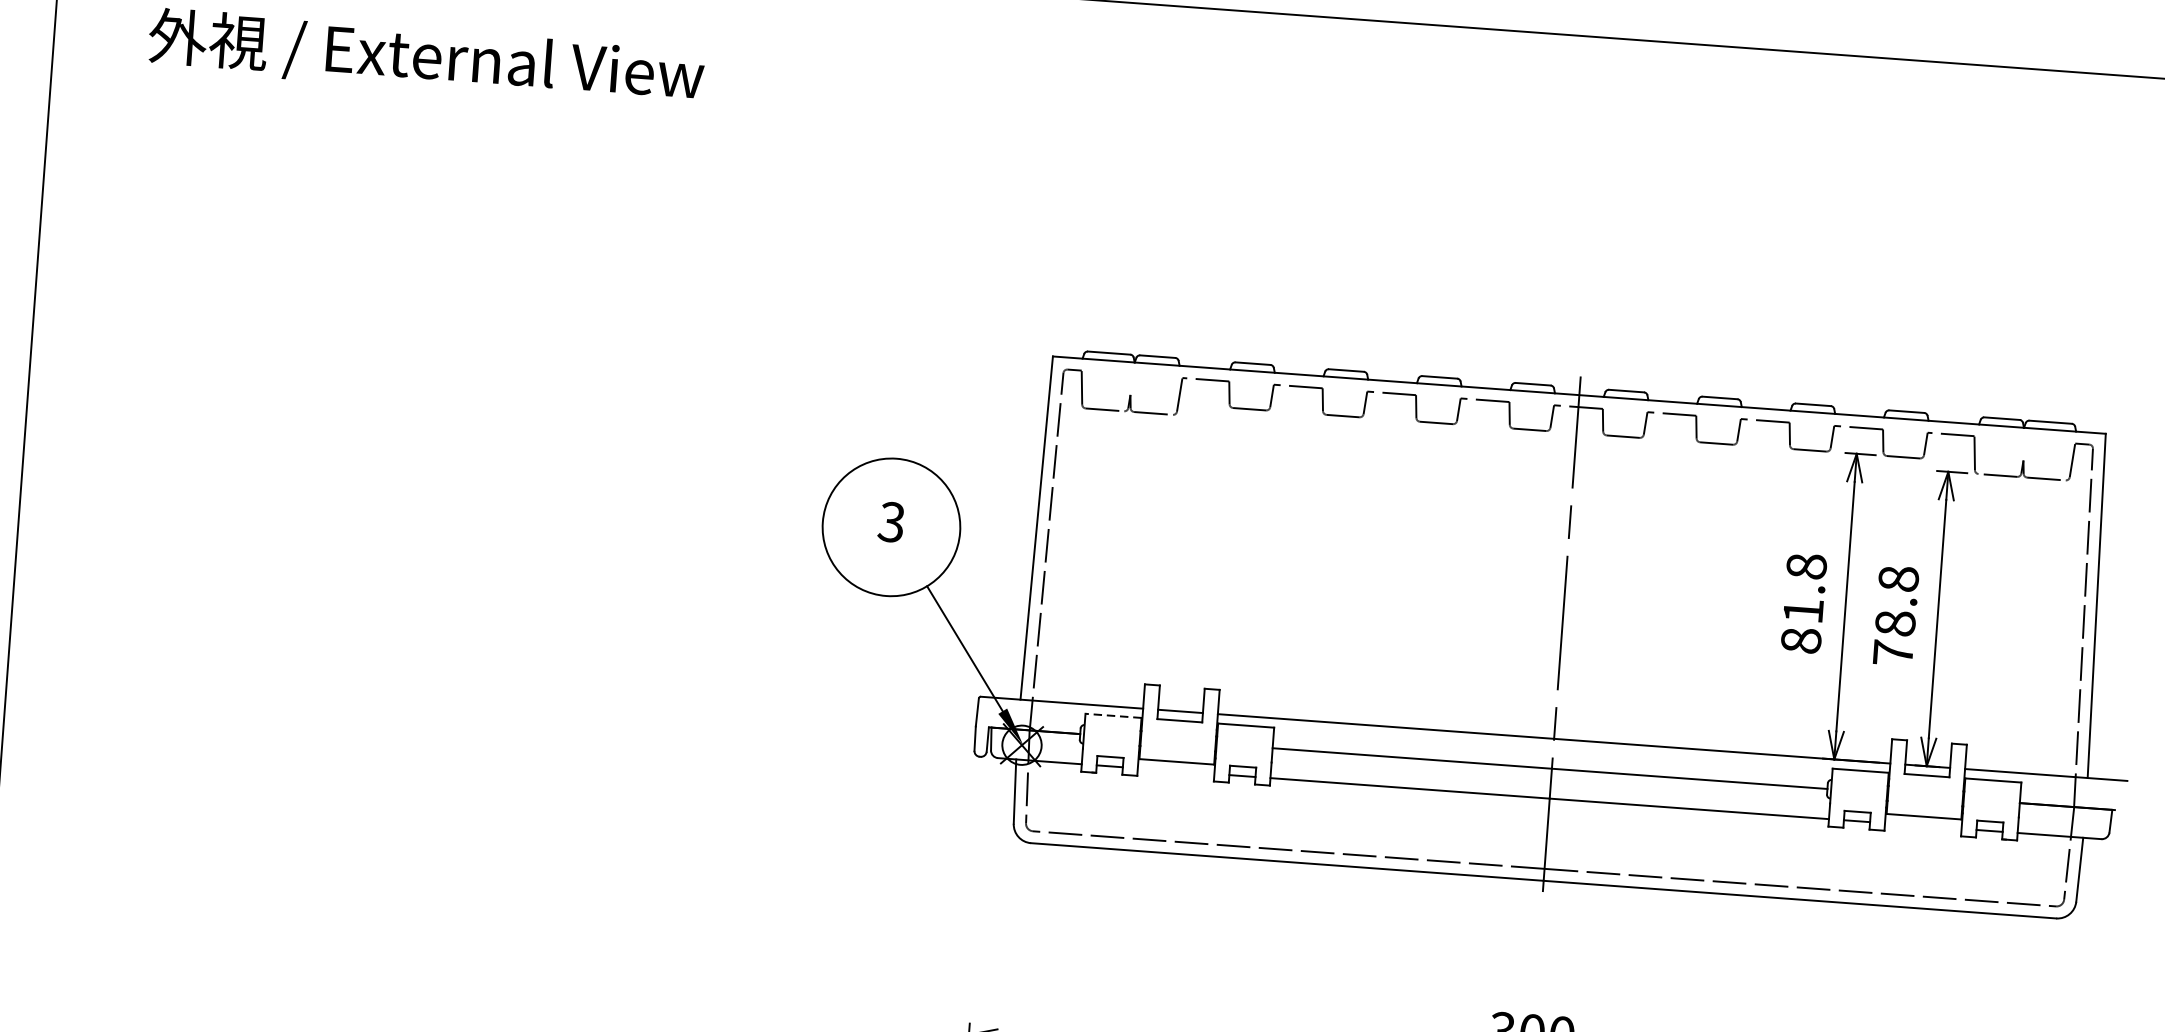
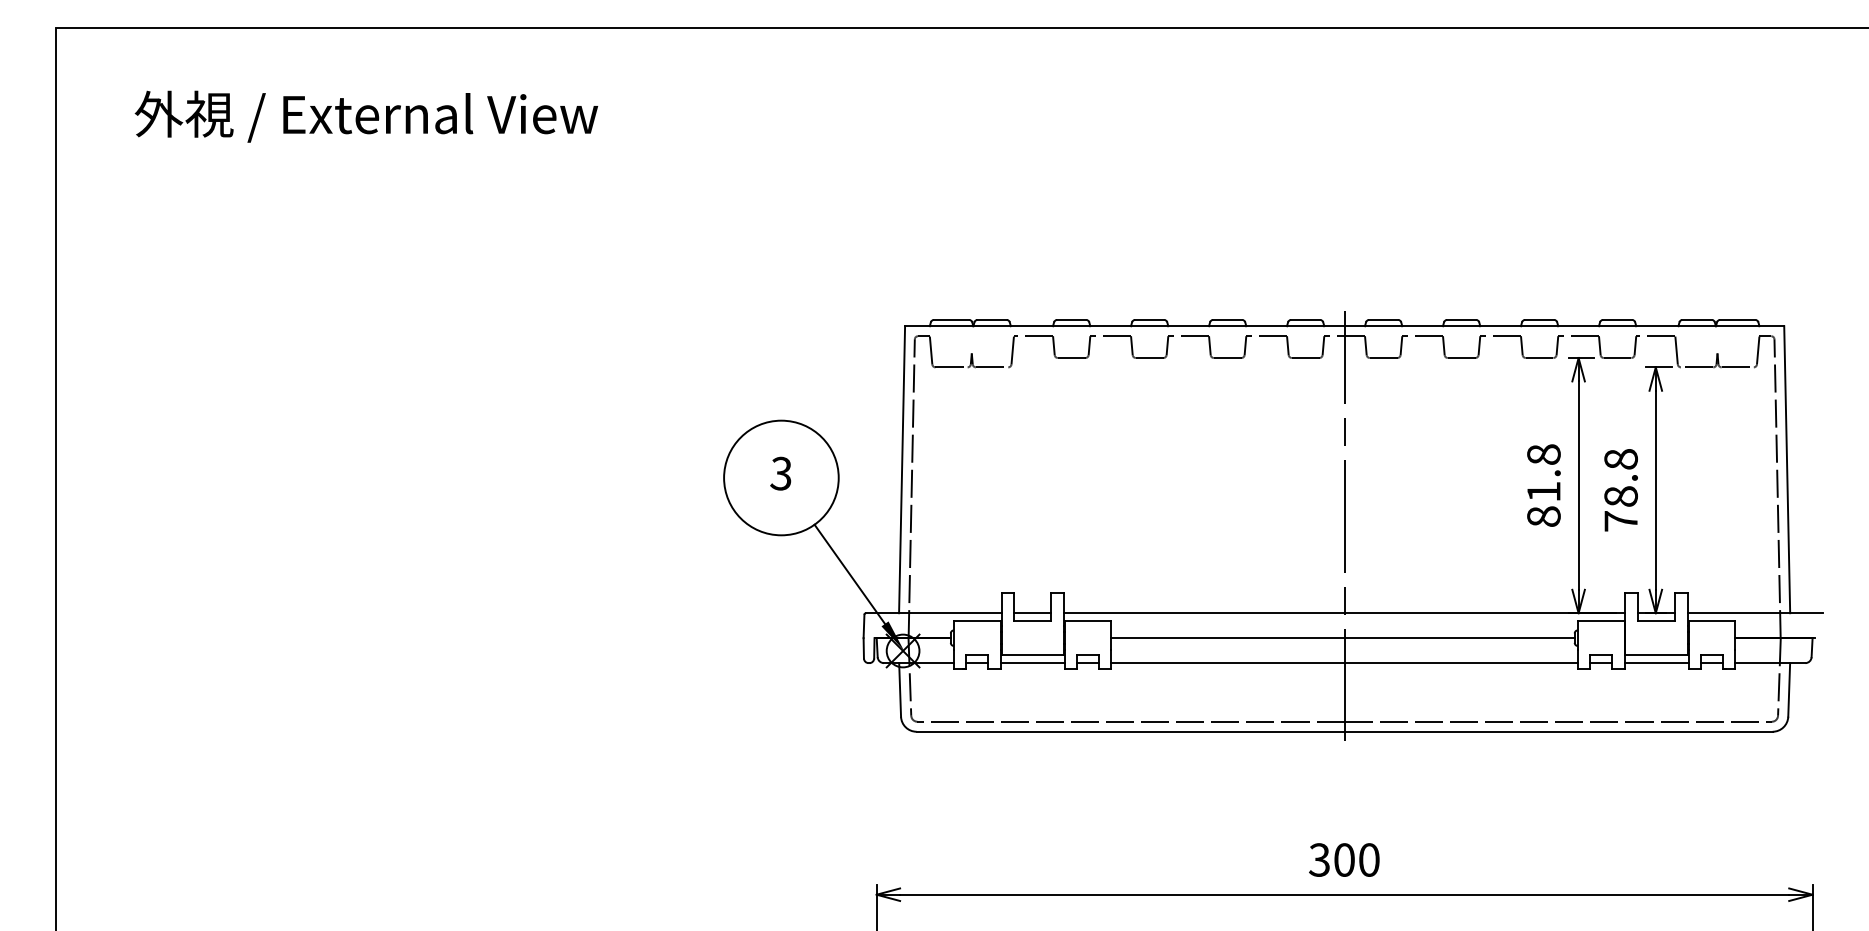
line: (1112, 716) -> (976, 621), dashed -> solid
line: (1175, 771) -> (1032, 663), added
line: (1923, 826) -> (1656, 663), added

